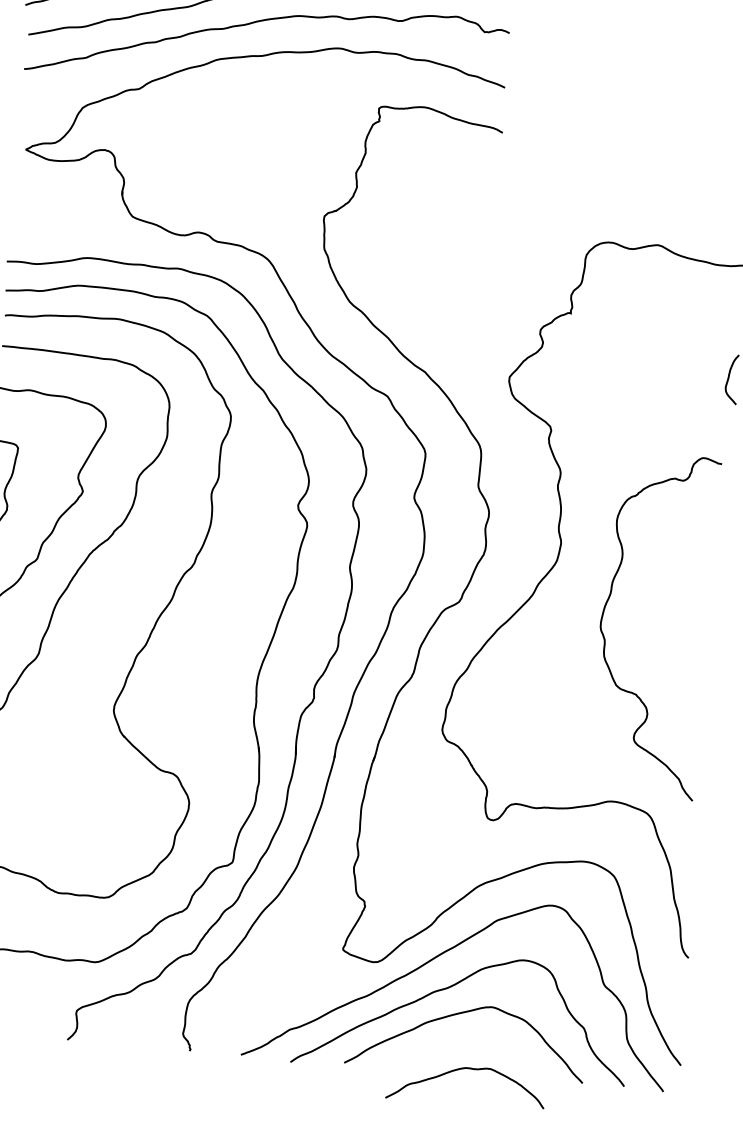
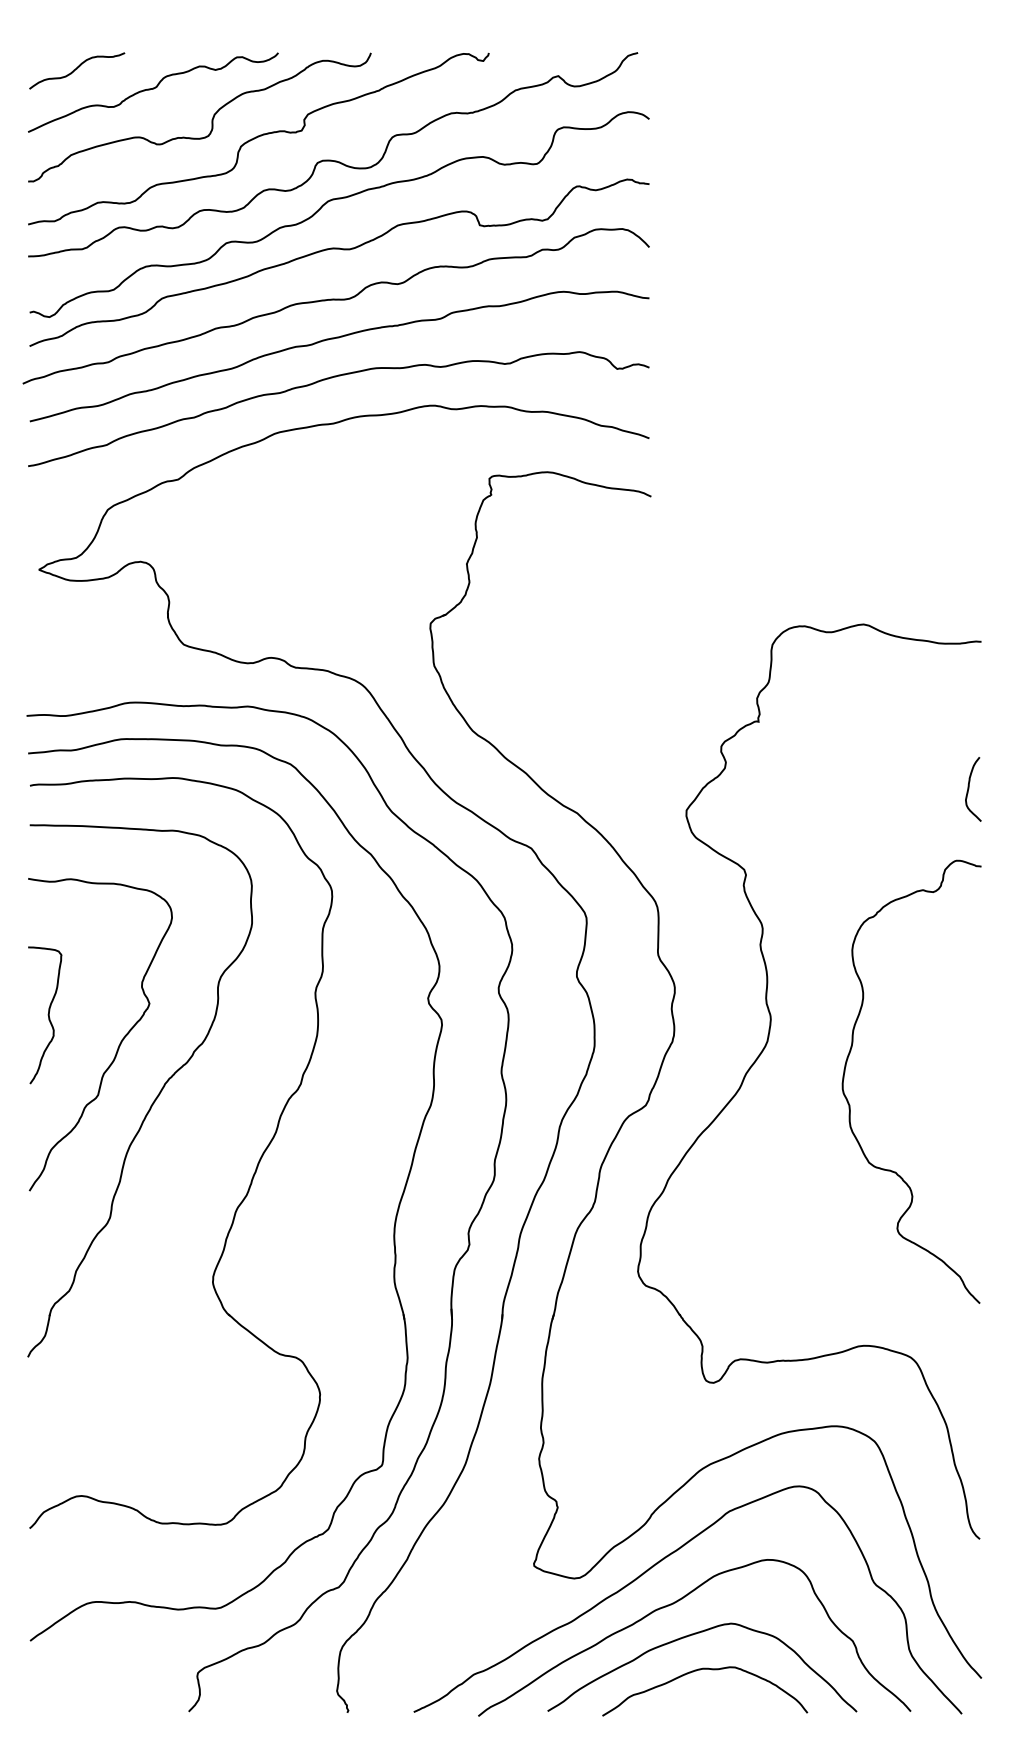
curve: (604, 637) -> (849, 1102), moved
curve: (463, 1069) -> (700, 1670), moved

